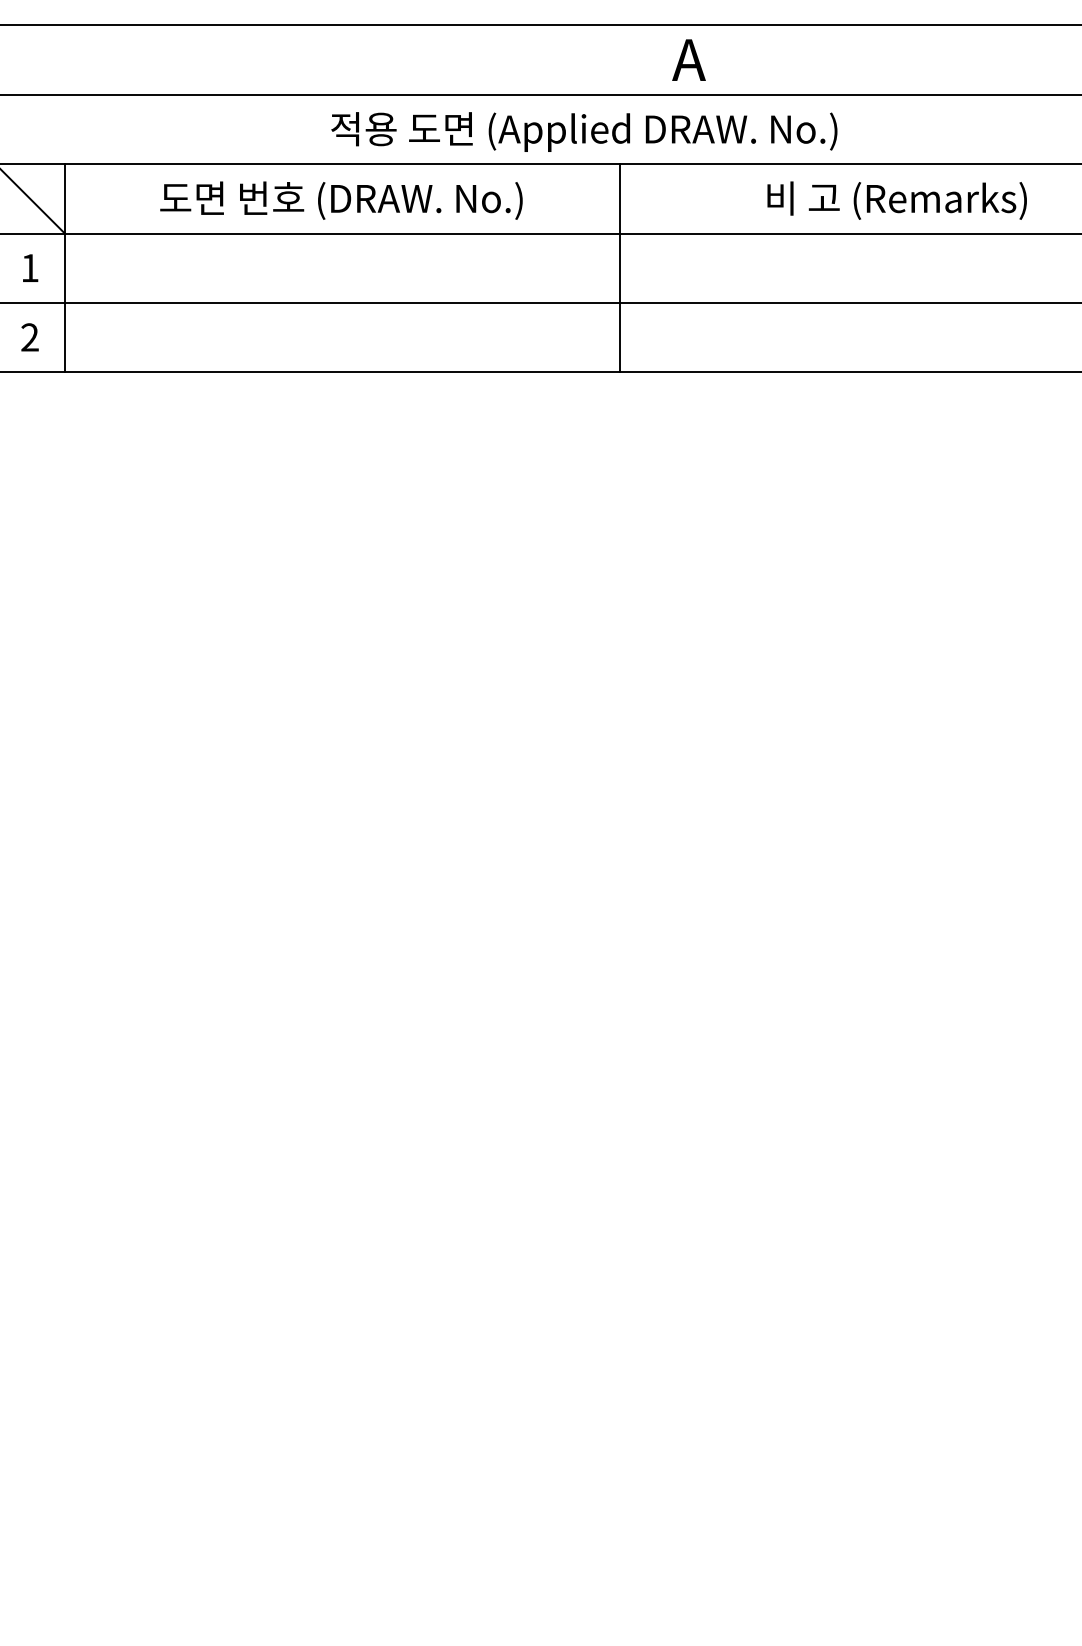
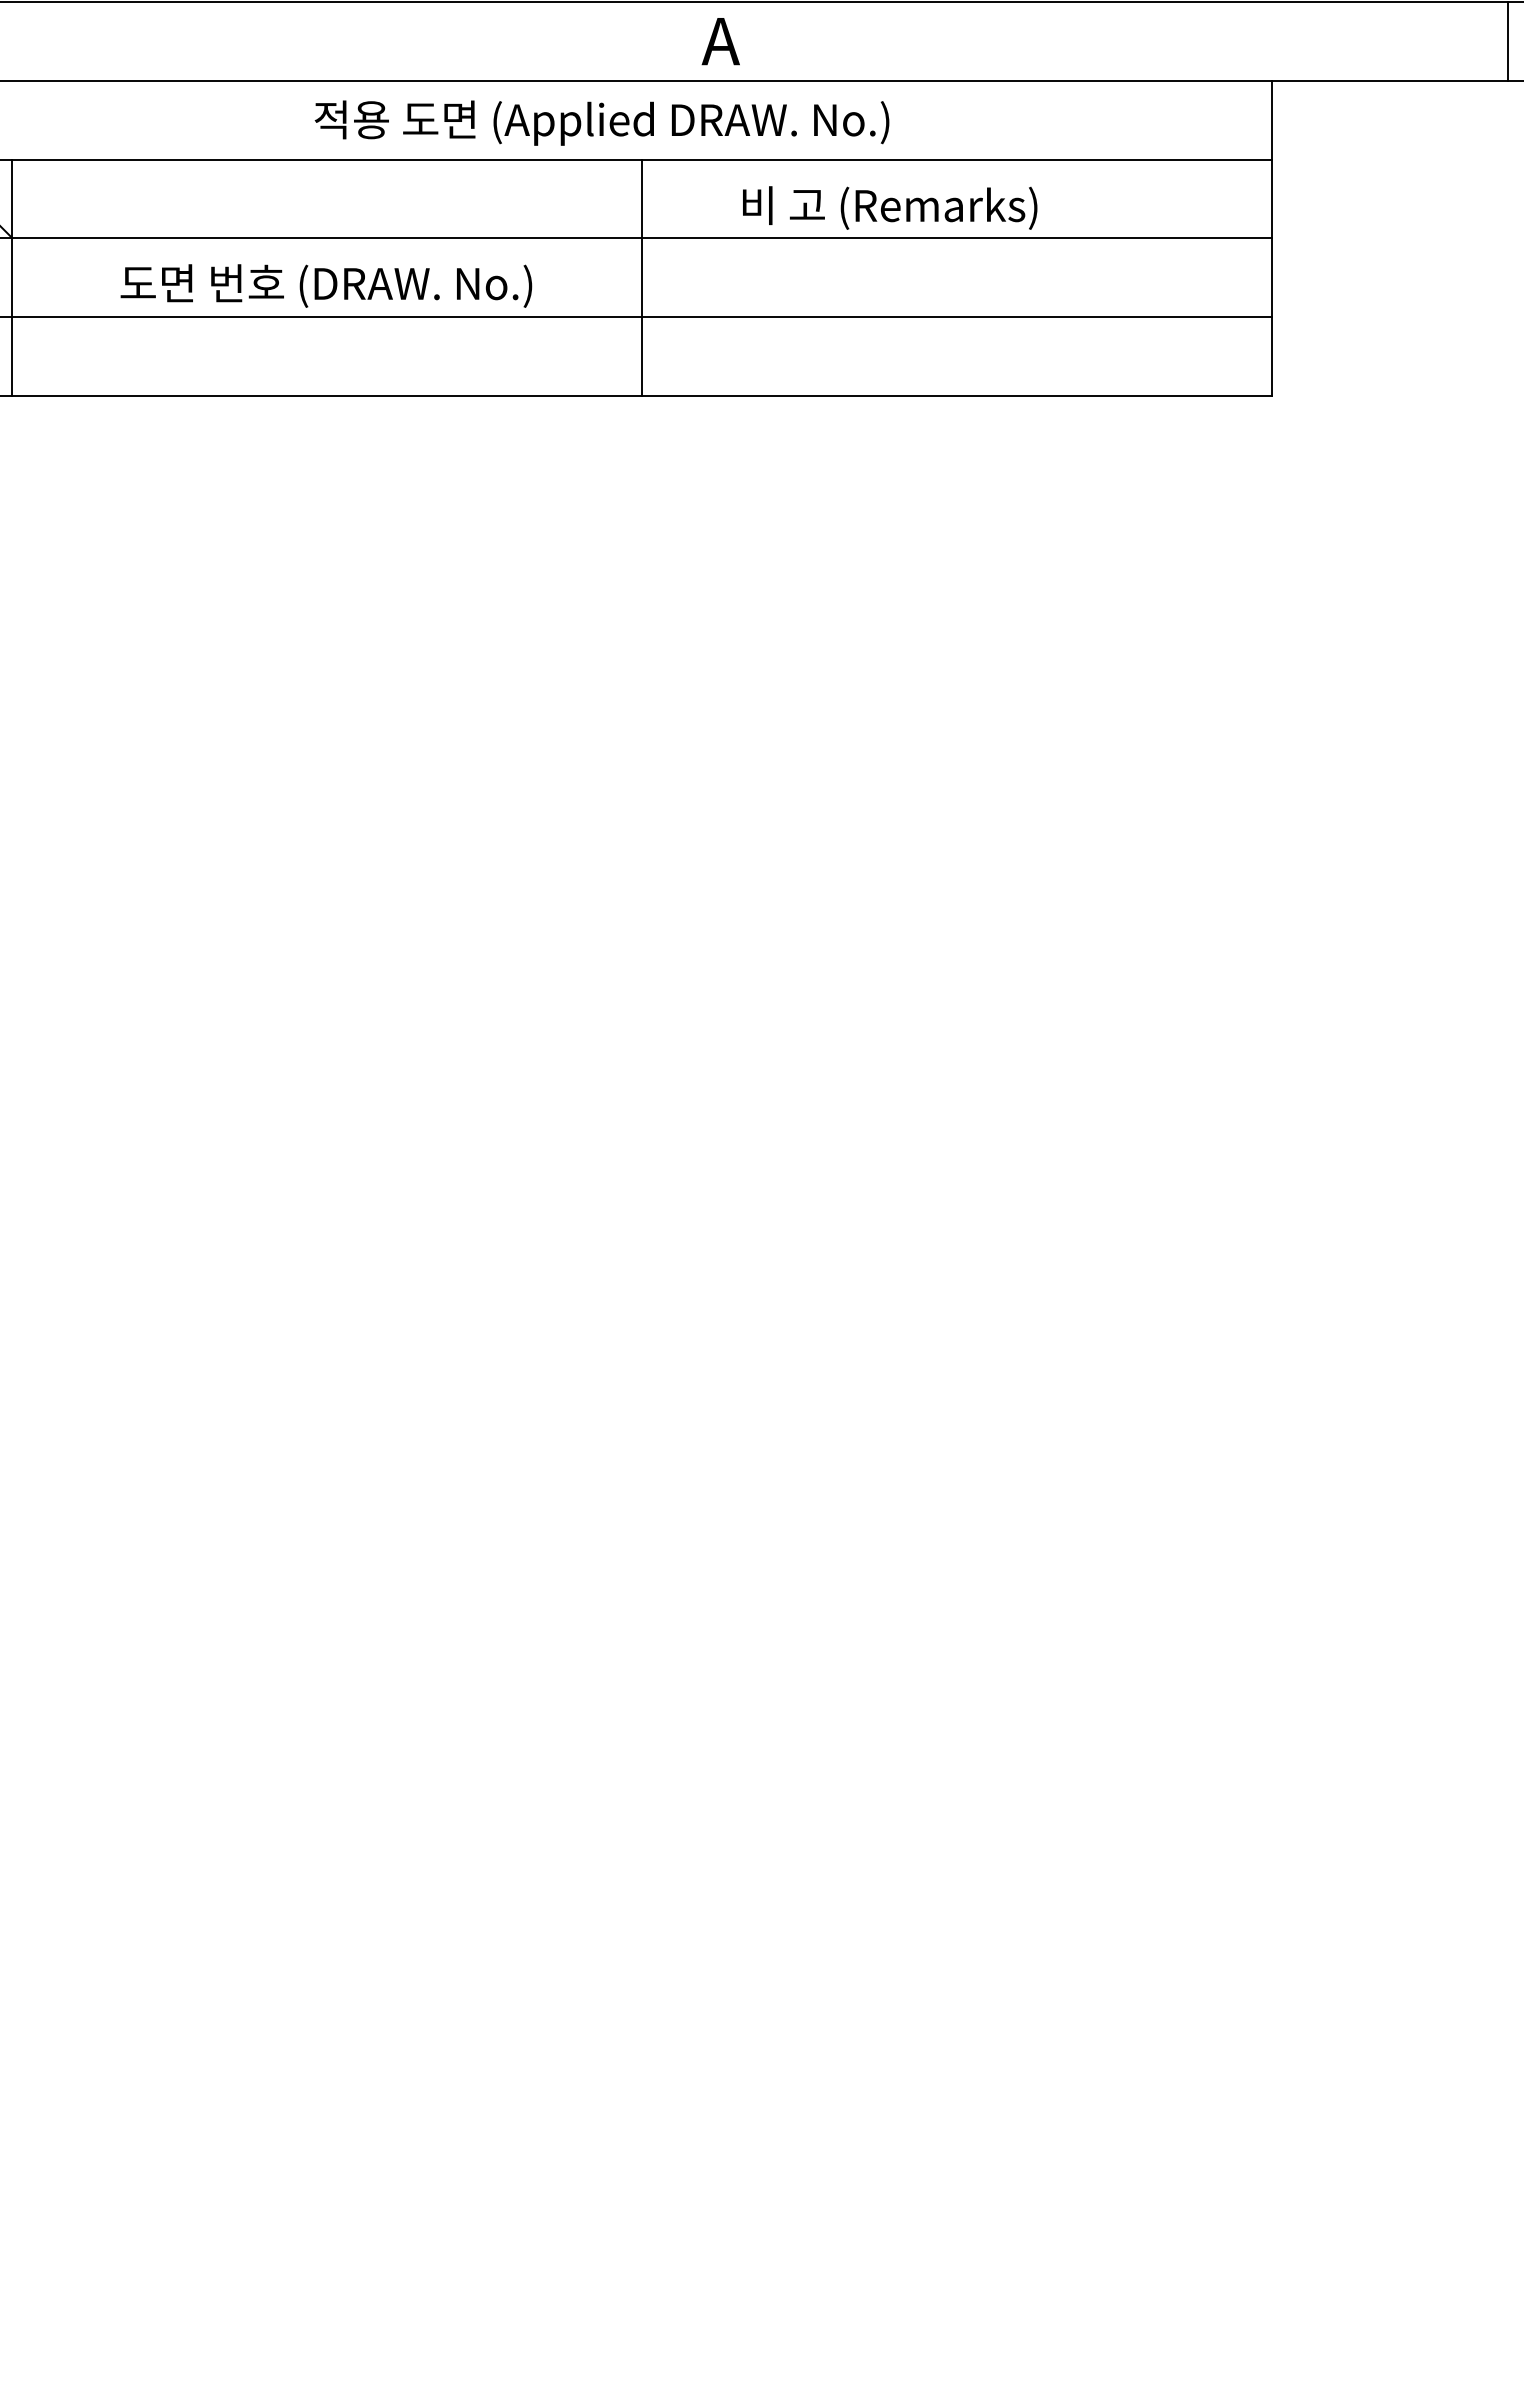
text: (341, 200) -> (326, 285), moved
text: (897, 200) -> (890, 207), moved

